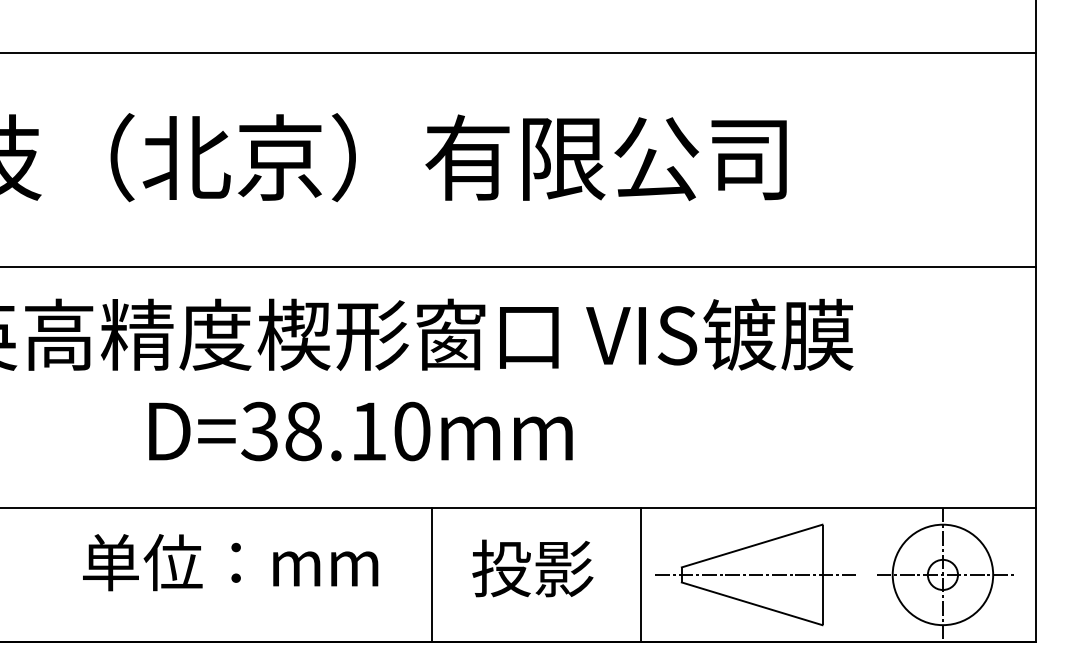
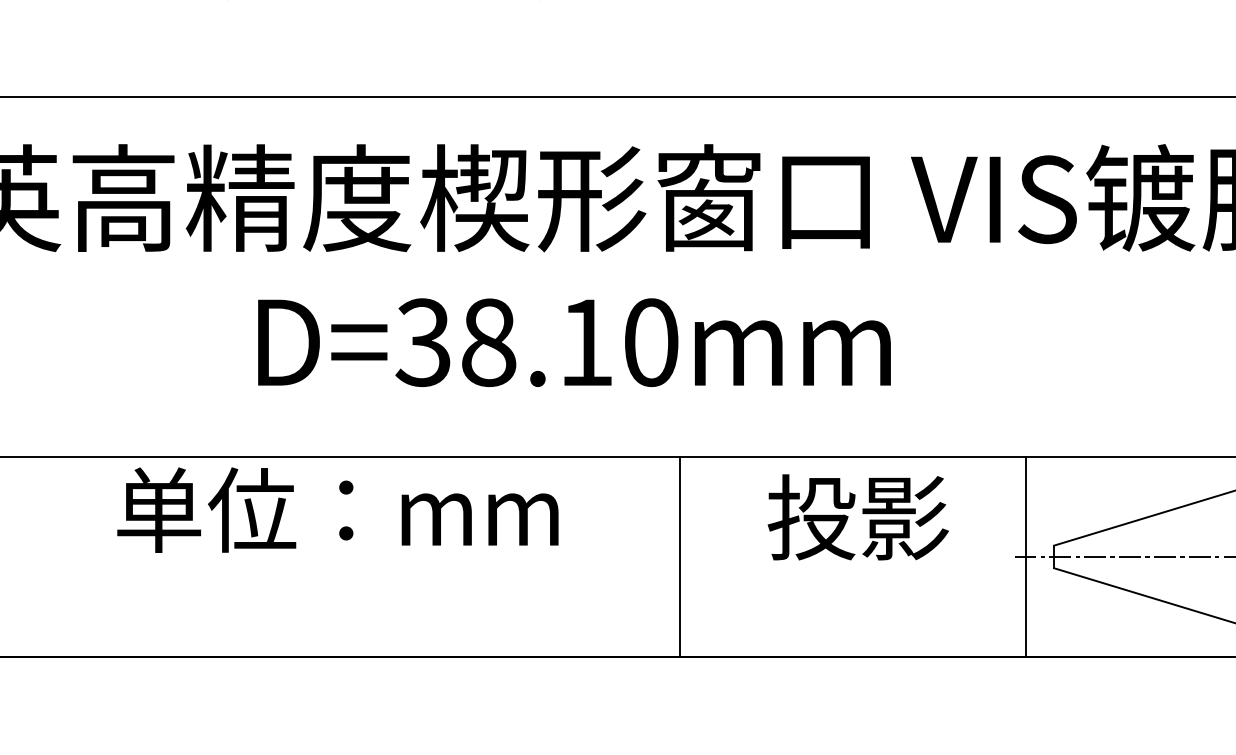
text: (230, 562) -> (337, 509), moved
text: (532, 568) -> (857, 517), moved
line: (641, 574) -> (1026, 556), moved

